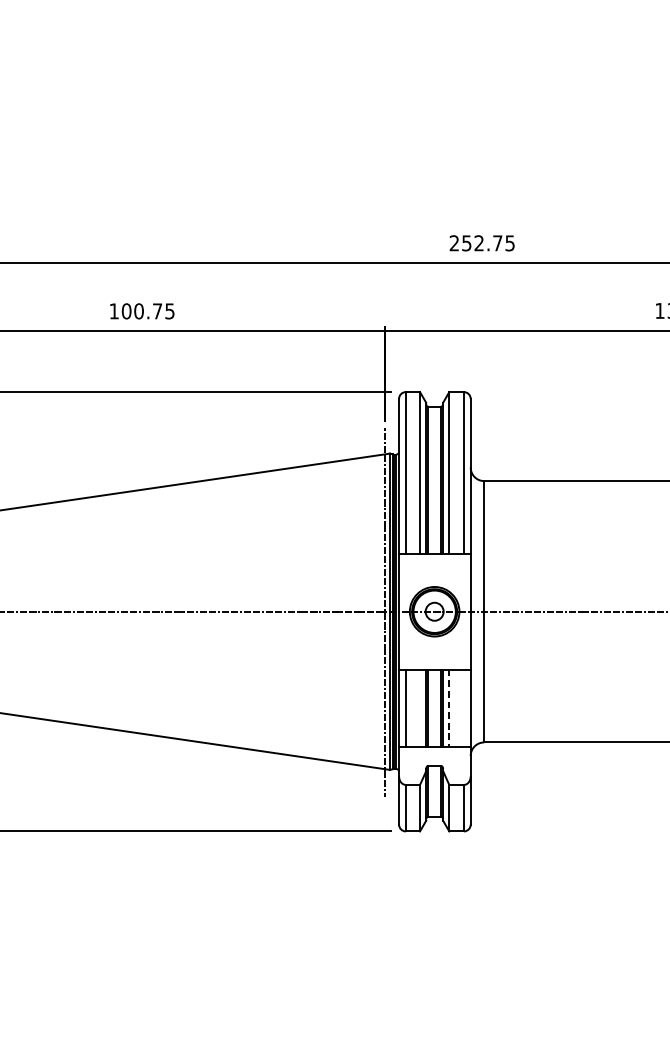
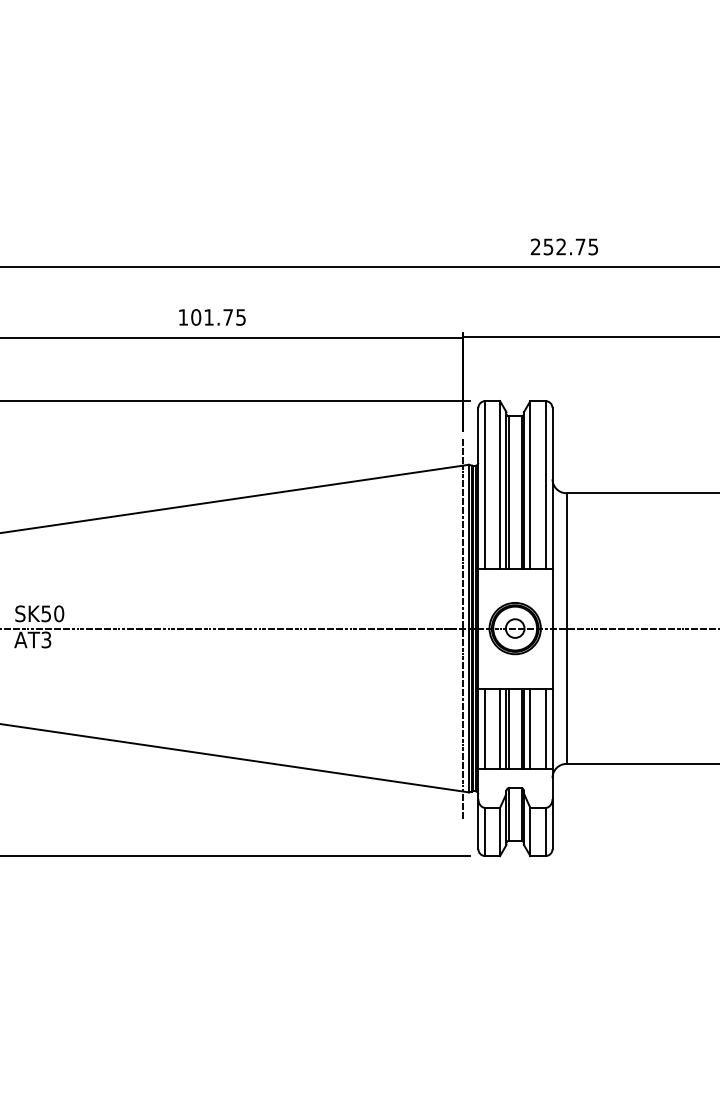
text: (139, 311) -> (209, 317), 100.75 -> 101.75
line: (420, 708) -> (500, 728), added
line: (463, 708) -> (545, 728), added
line: (449, 709) -> (530, 729), dashed -> solid

